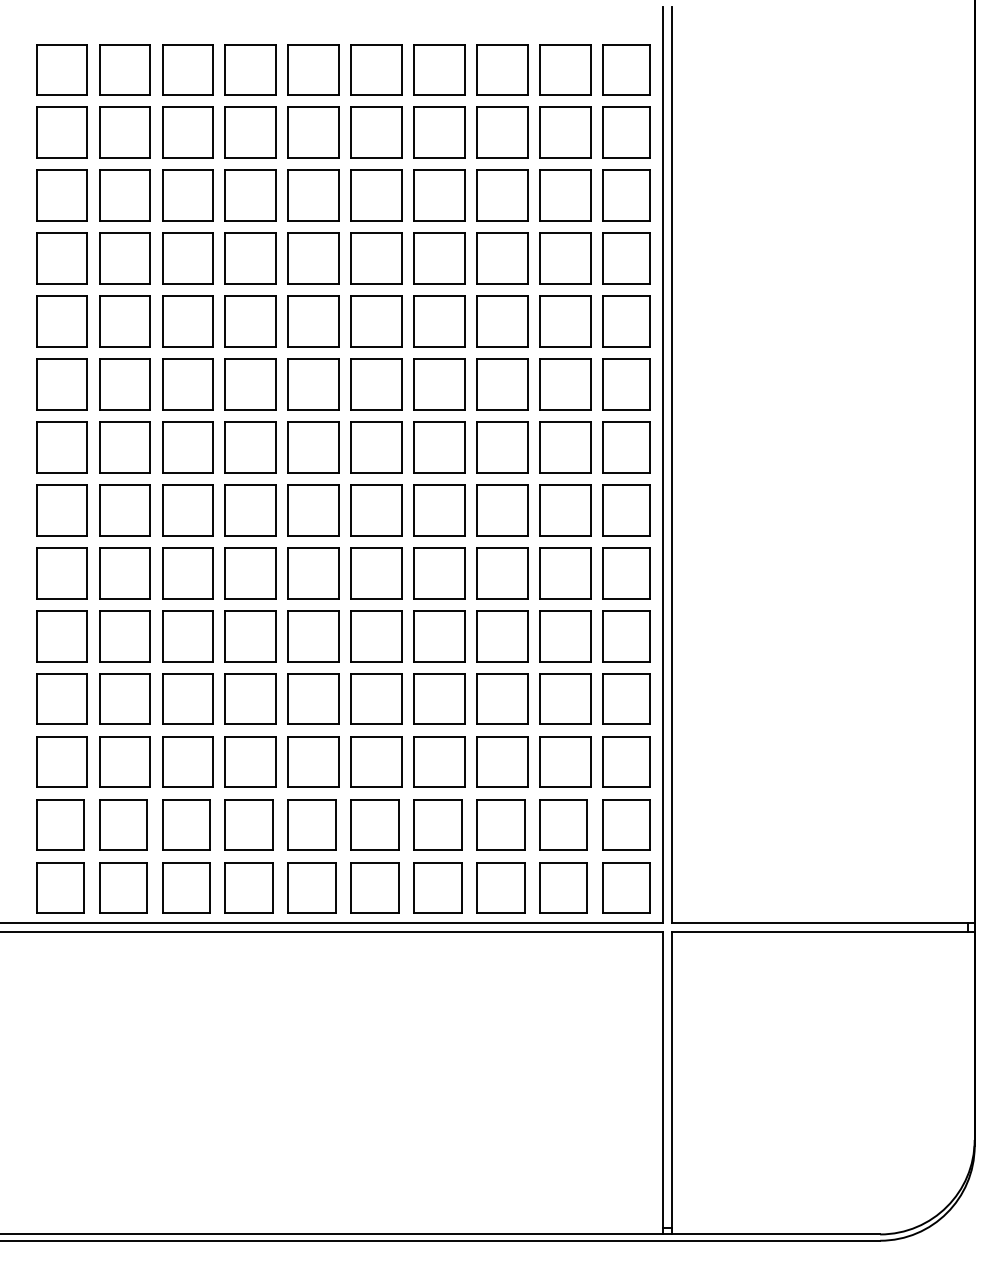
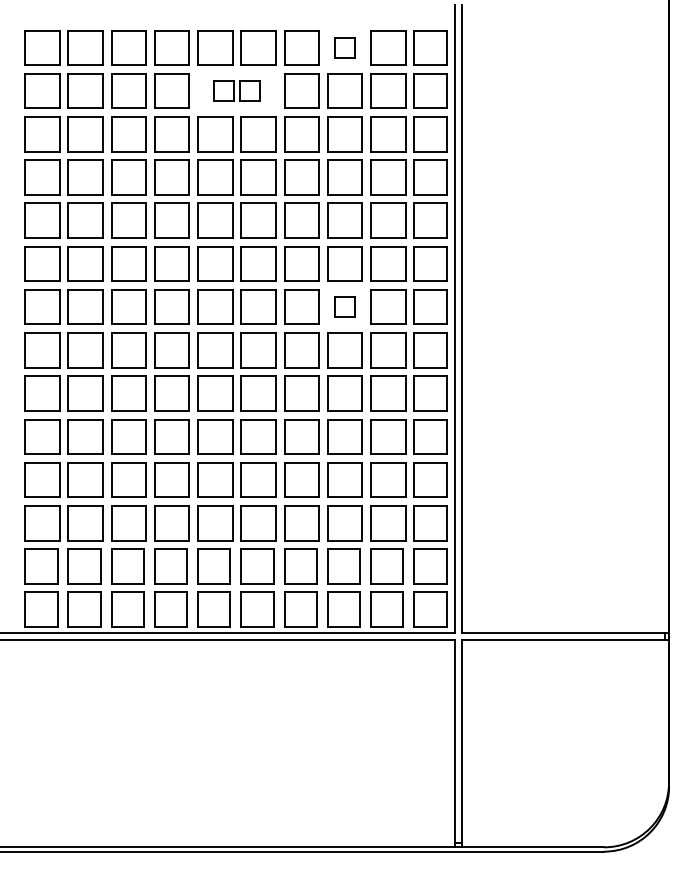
part: (501, 69) -> (344, 47), size x0.6
part: (344, 131) -> (236, 90), size x0.6
part: (501, 446) -> (344, 306), size x0.6

